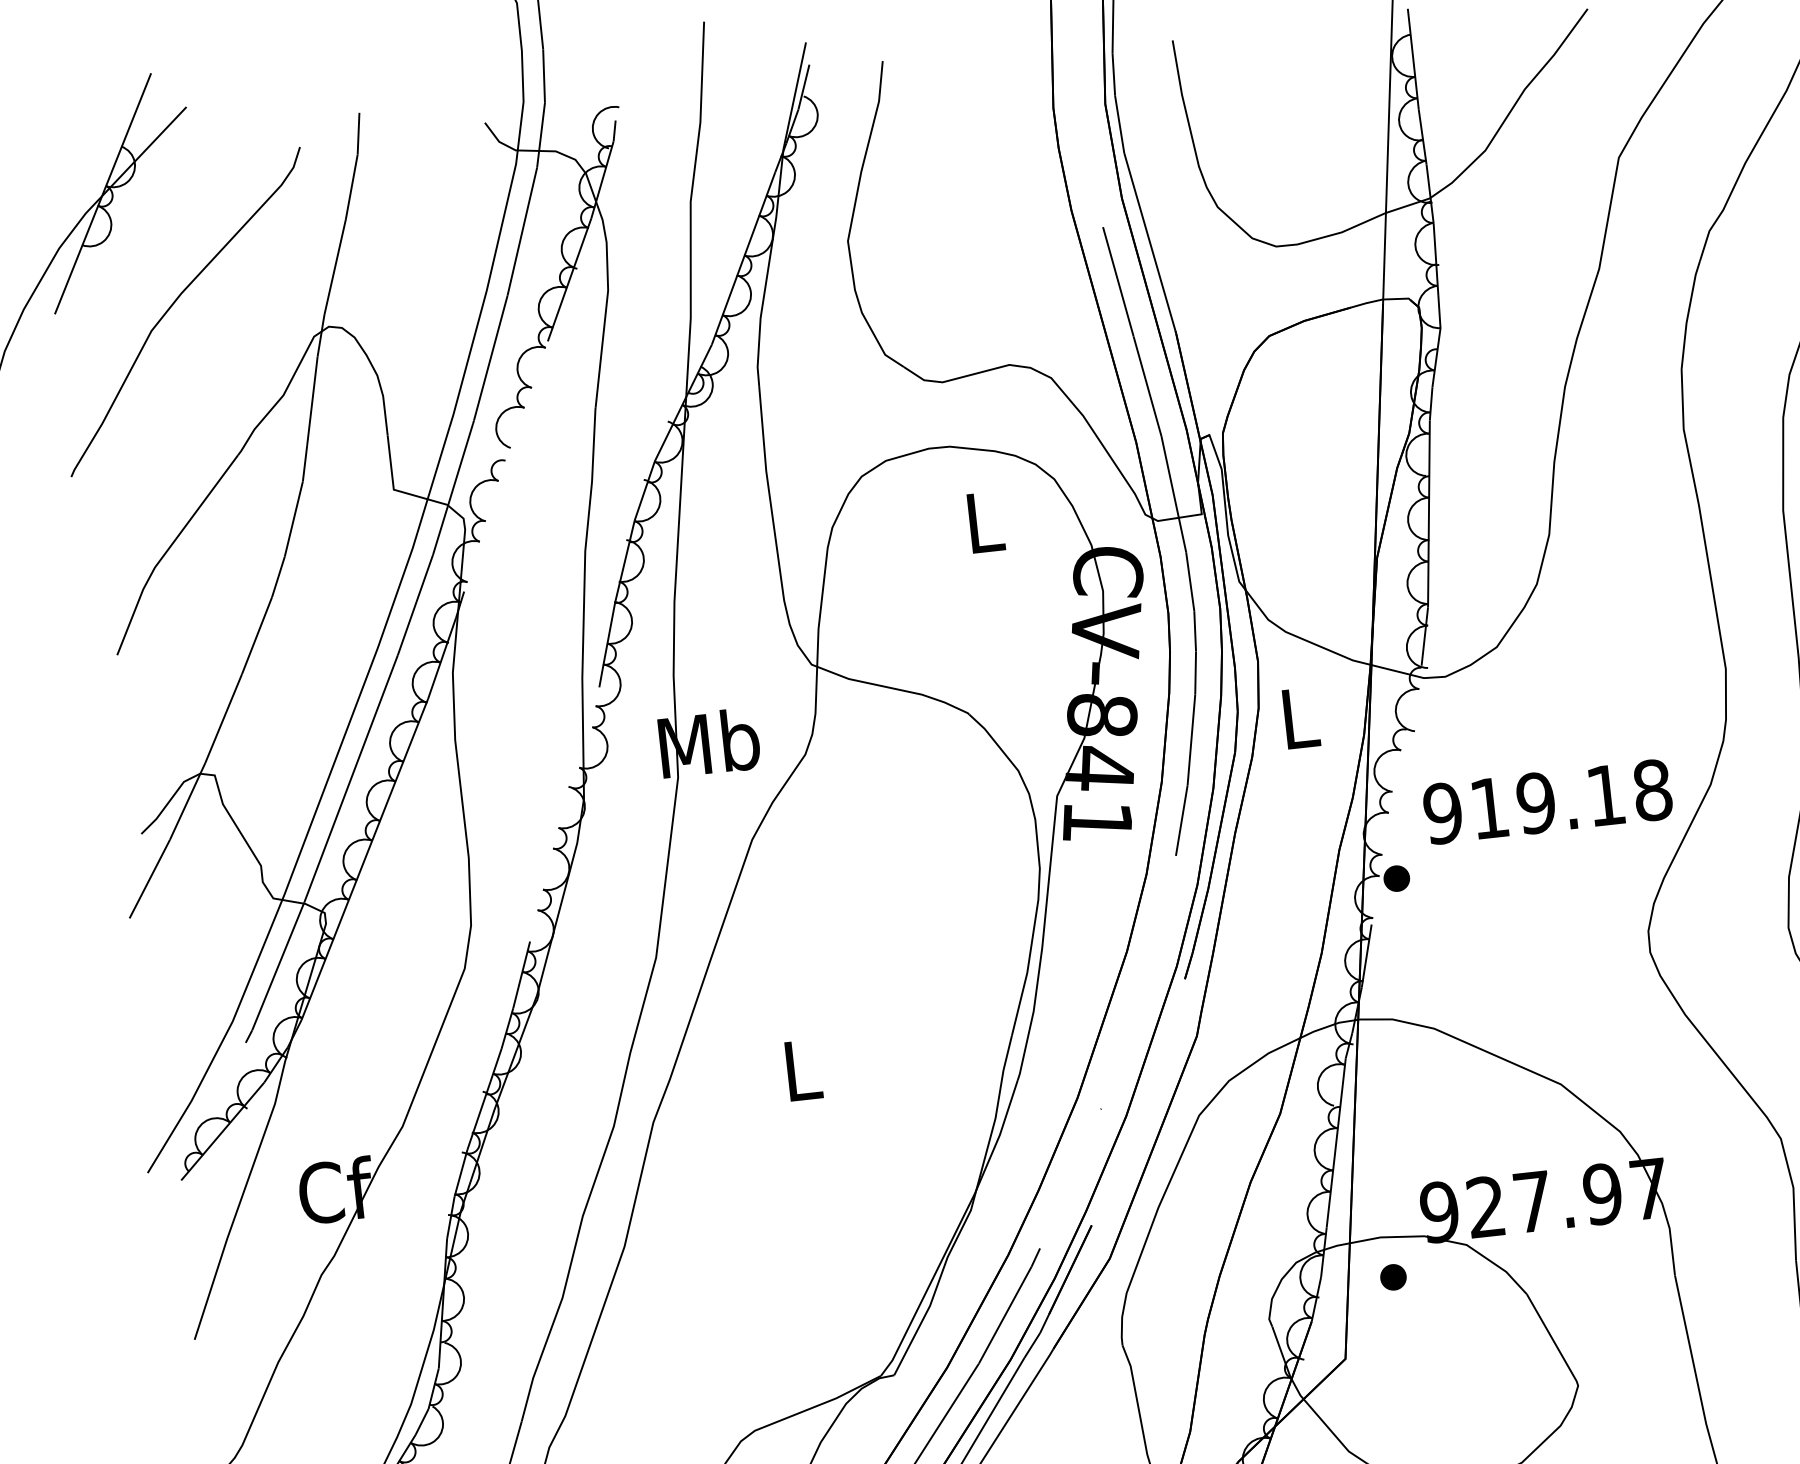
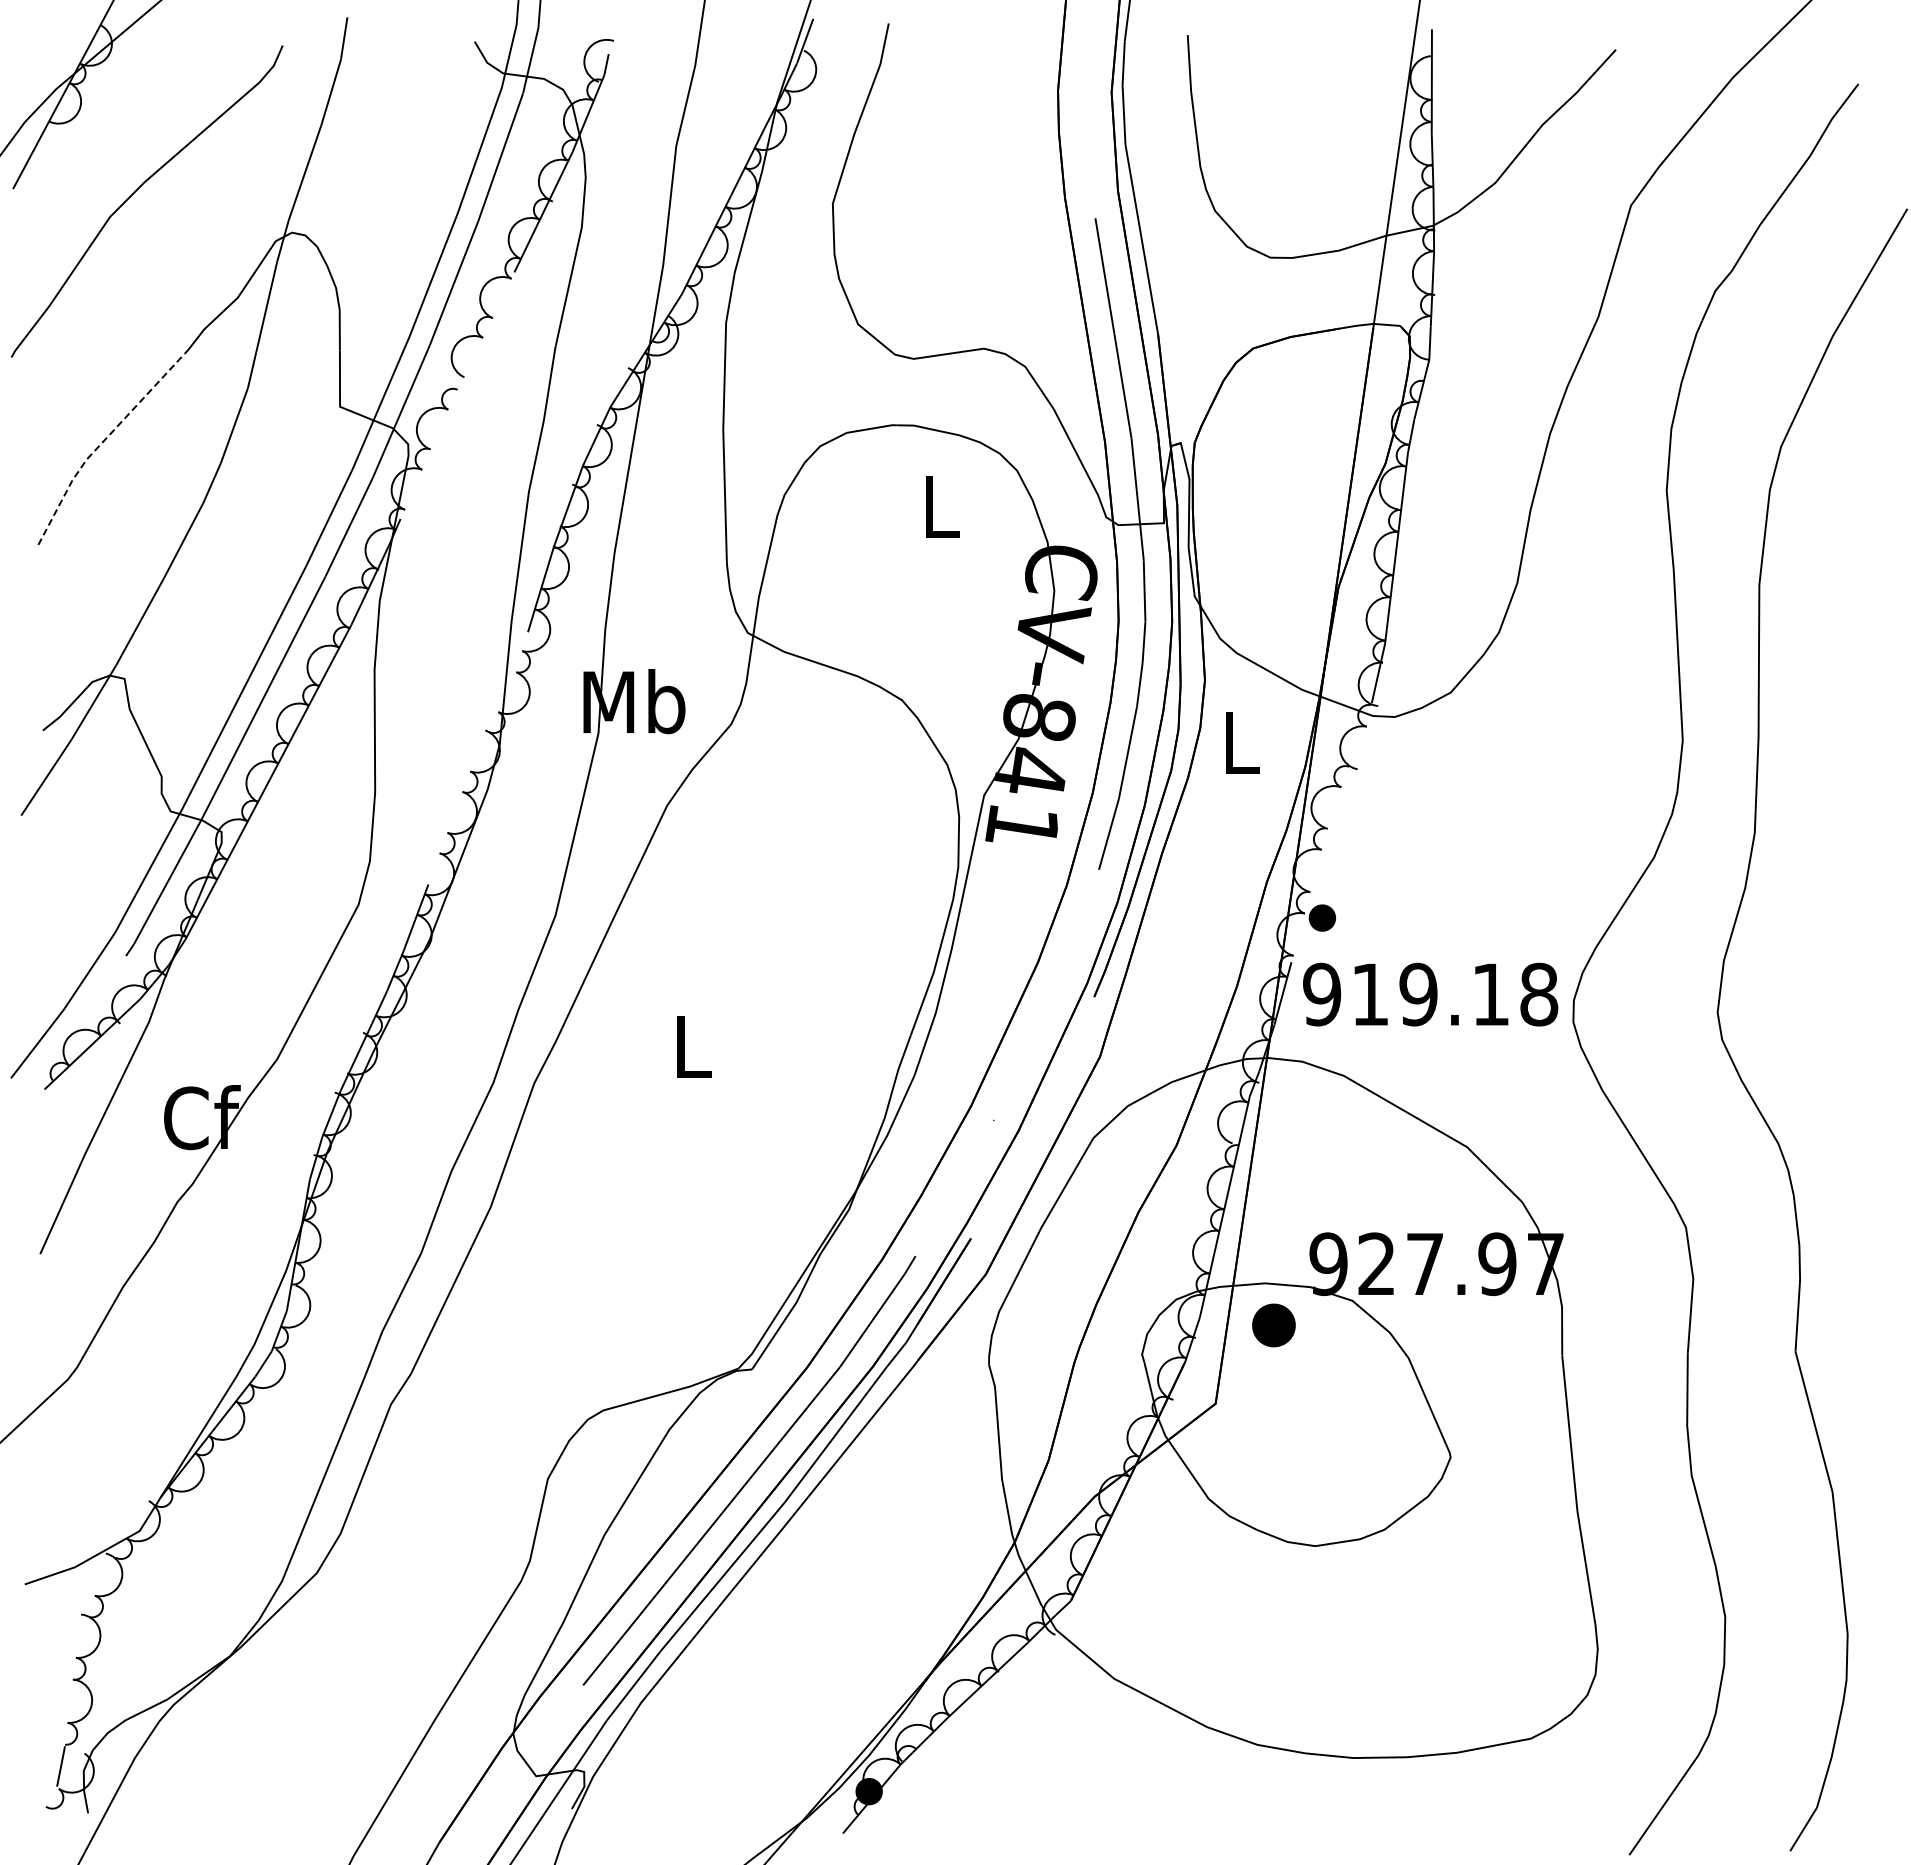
line: (167, 550) -> (101, 443), solid -> dashed
text: (1547, 801) -> (1430, 994), moved
part: (1393, 1277) -> (1273, 1325), size x1.6

